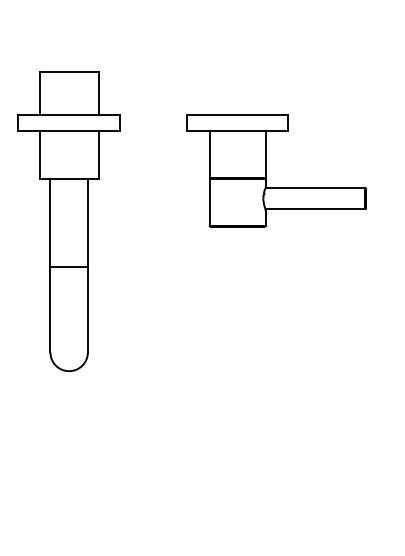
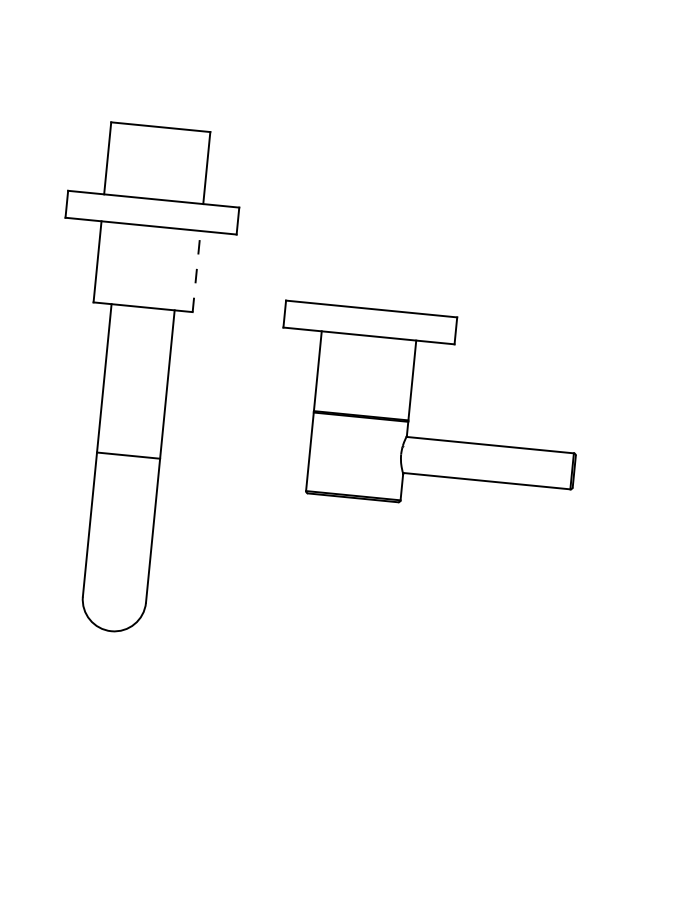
line: (98, 154) -> (196, 271), solid -> dashed
part: (266, 170) -> (411, 407), moved

